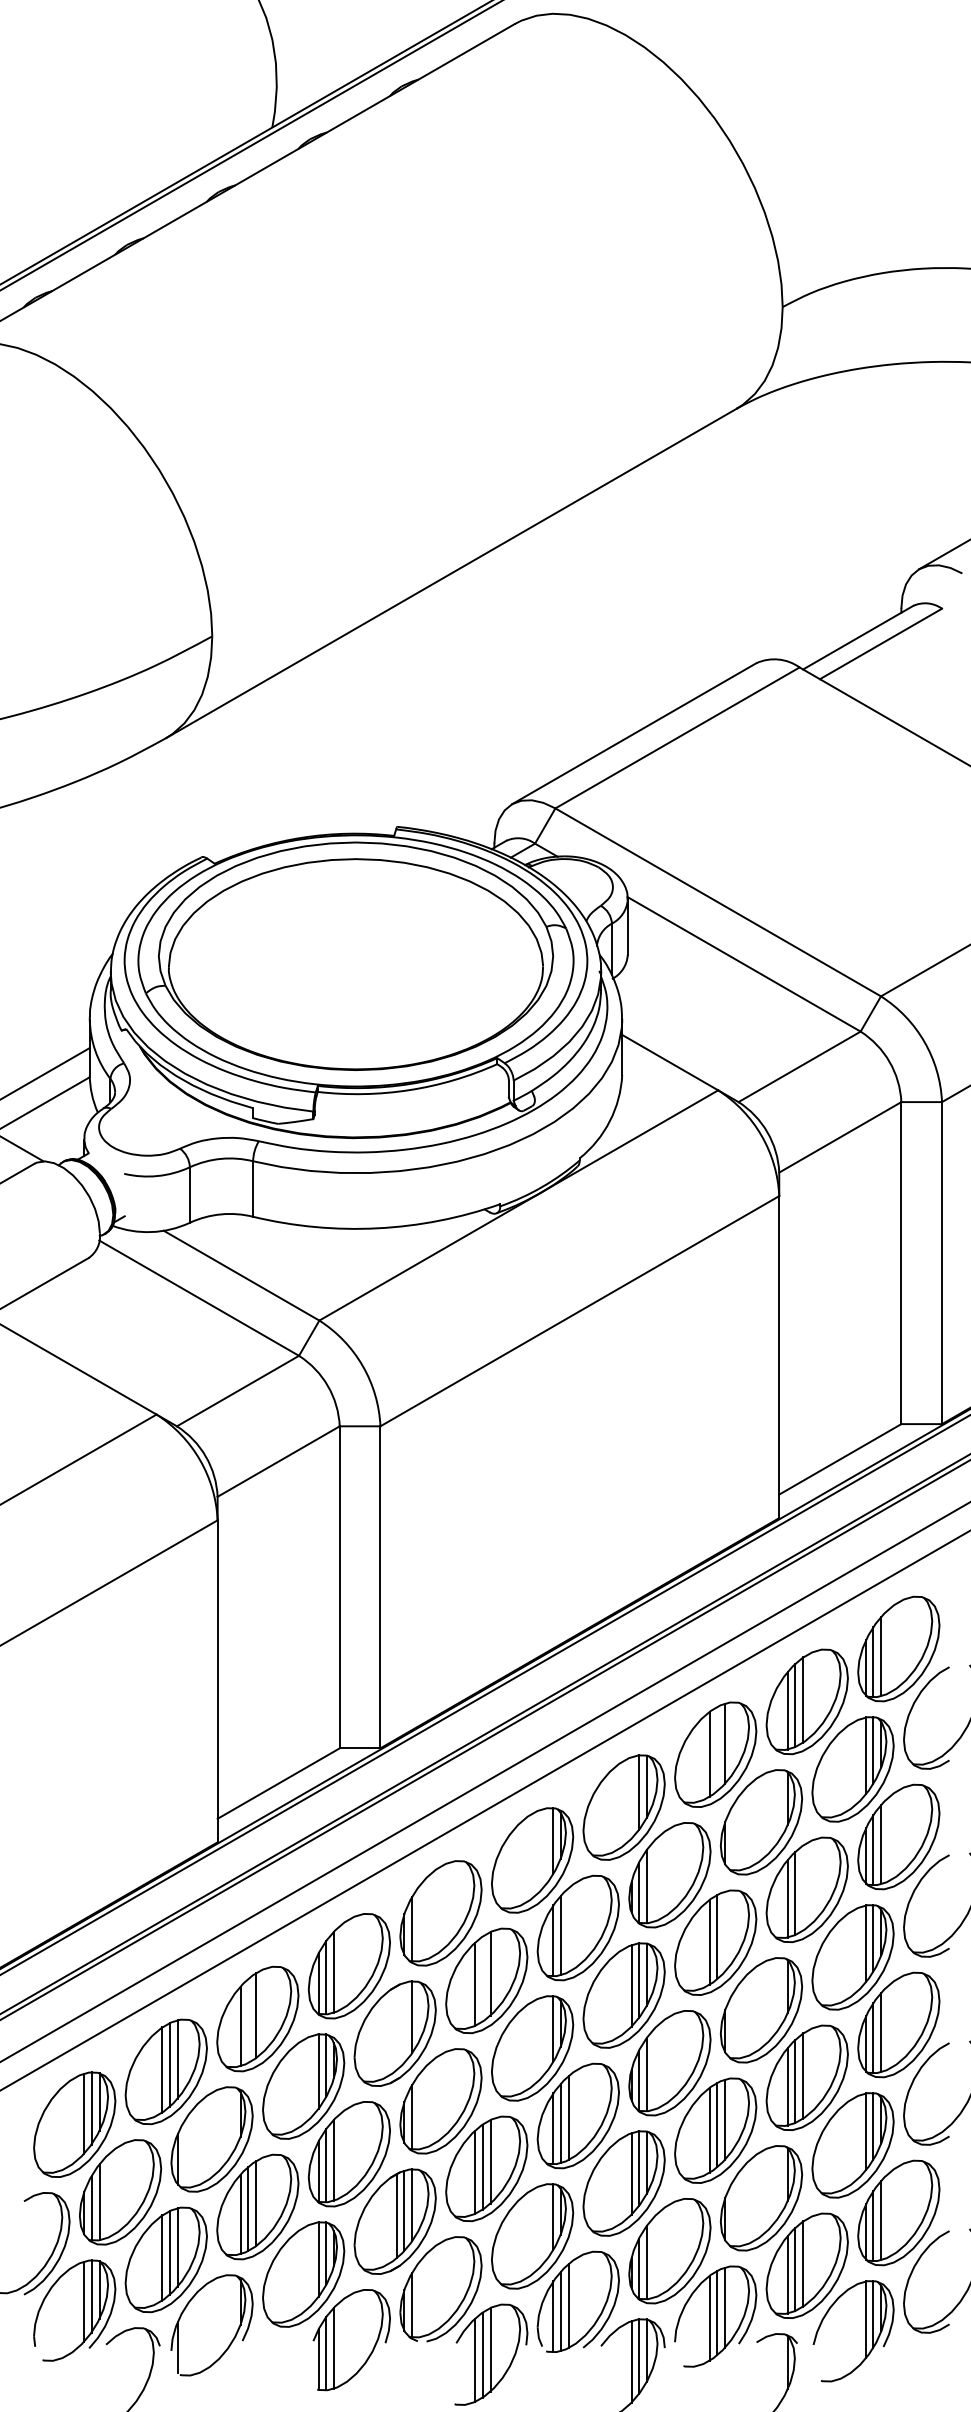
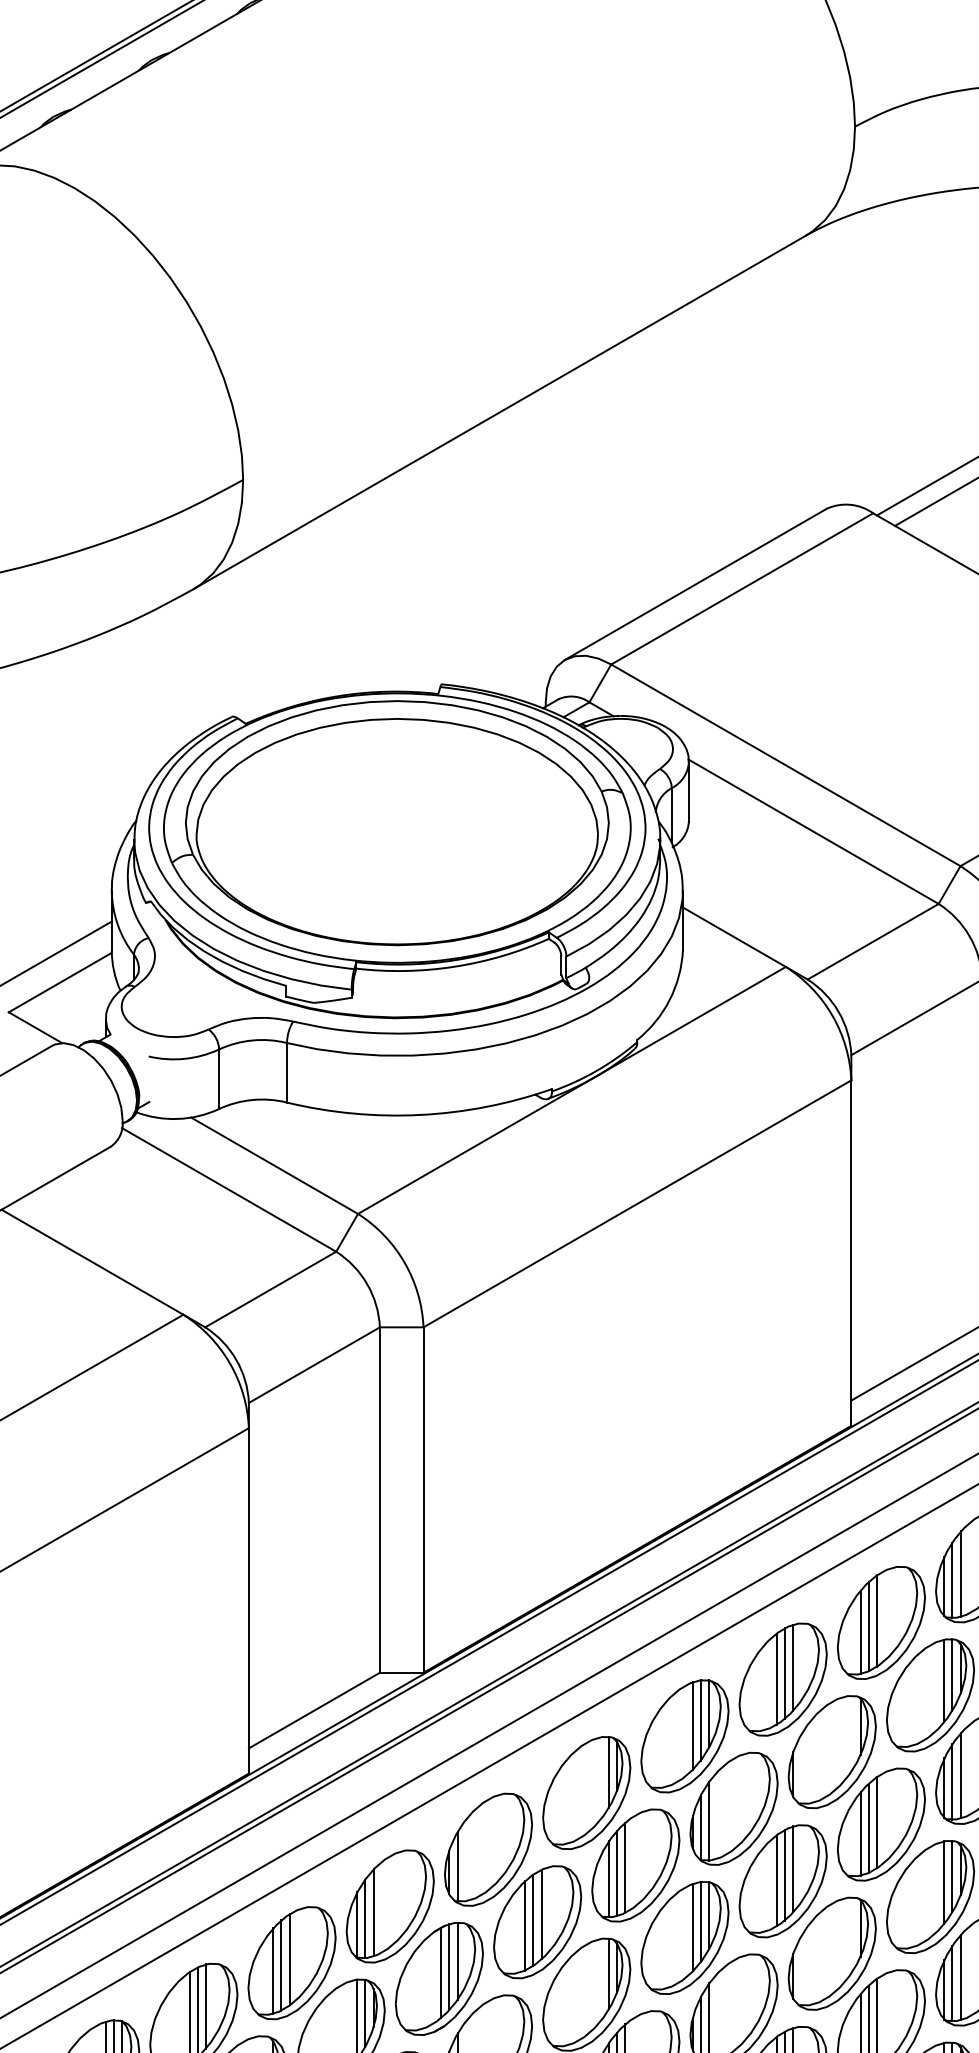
line: (717, 1749) -> (785, 1674), added
line: (631, 1797) -> (692, 1725), added
line: (803, 1887) -> (877, 1822), added
line: (568, 1929) -> (625, 1867), added
line: (725, 1931) -> (793, 1869), added
line: (482, 1978) -> (533, 1919), added
line: (247, 2021) -> (280, 1965), added
line: (404, 2022) -> (449, 1966), added
line: (396, 2027) -> (440, 1972), added

